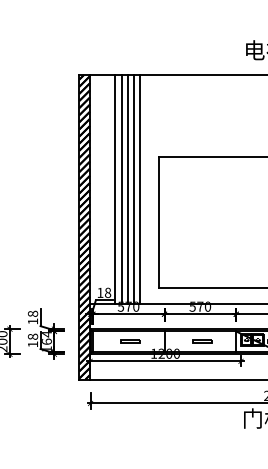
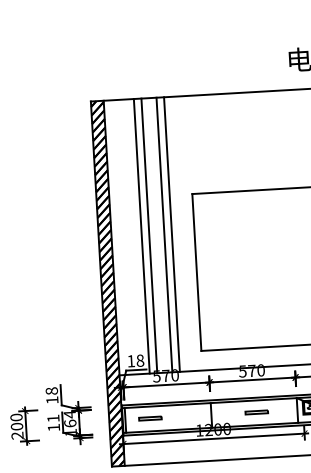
line: (127, 189) -> (156, 235), removed
text: (32, 336) -> (52, 418), 18 -> 11
line: (130, 340) -> (150, 417), moved

